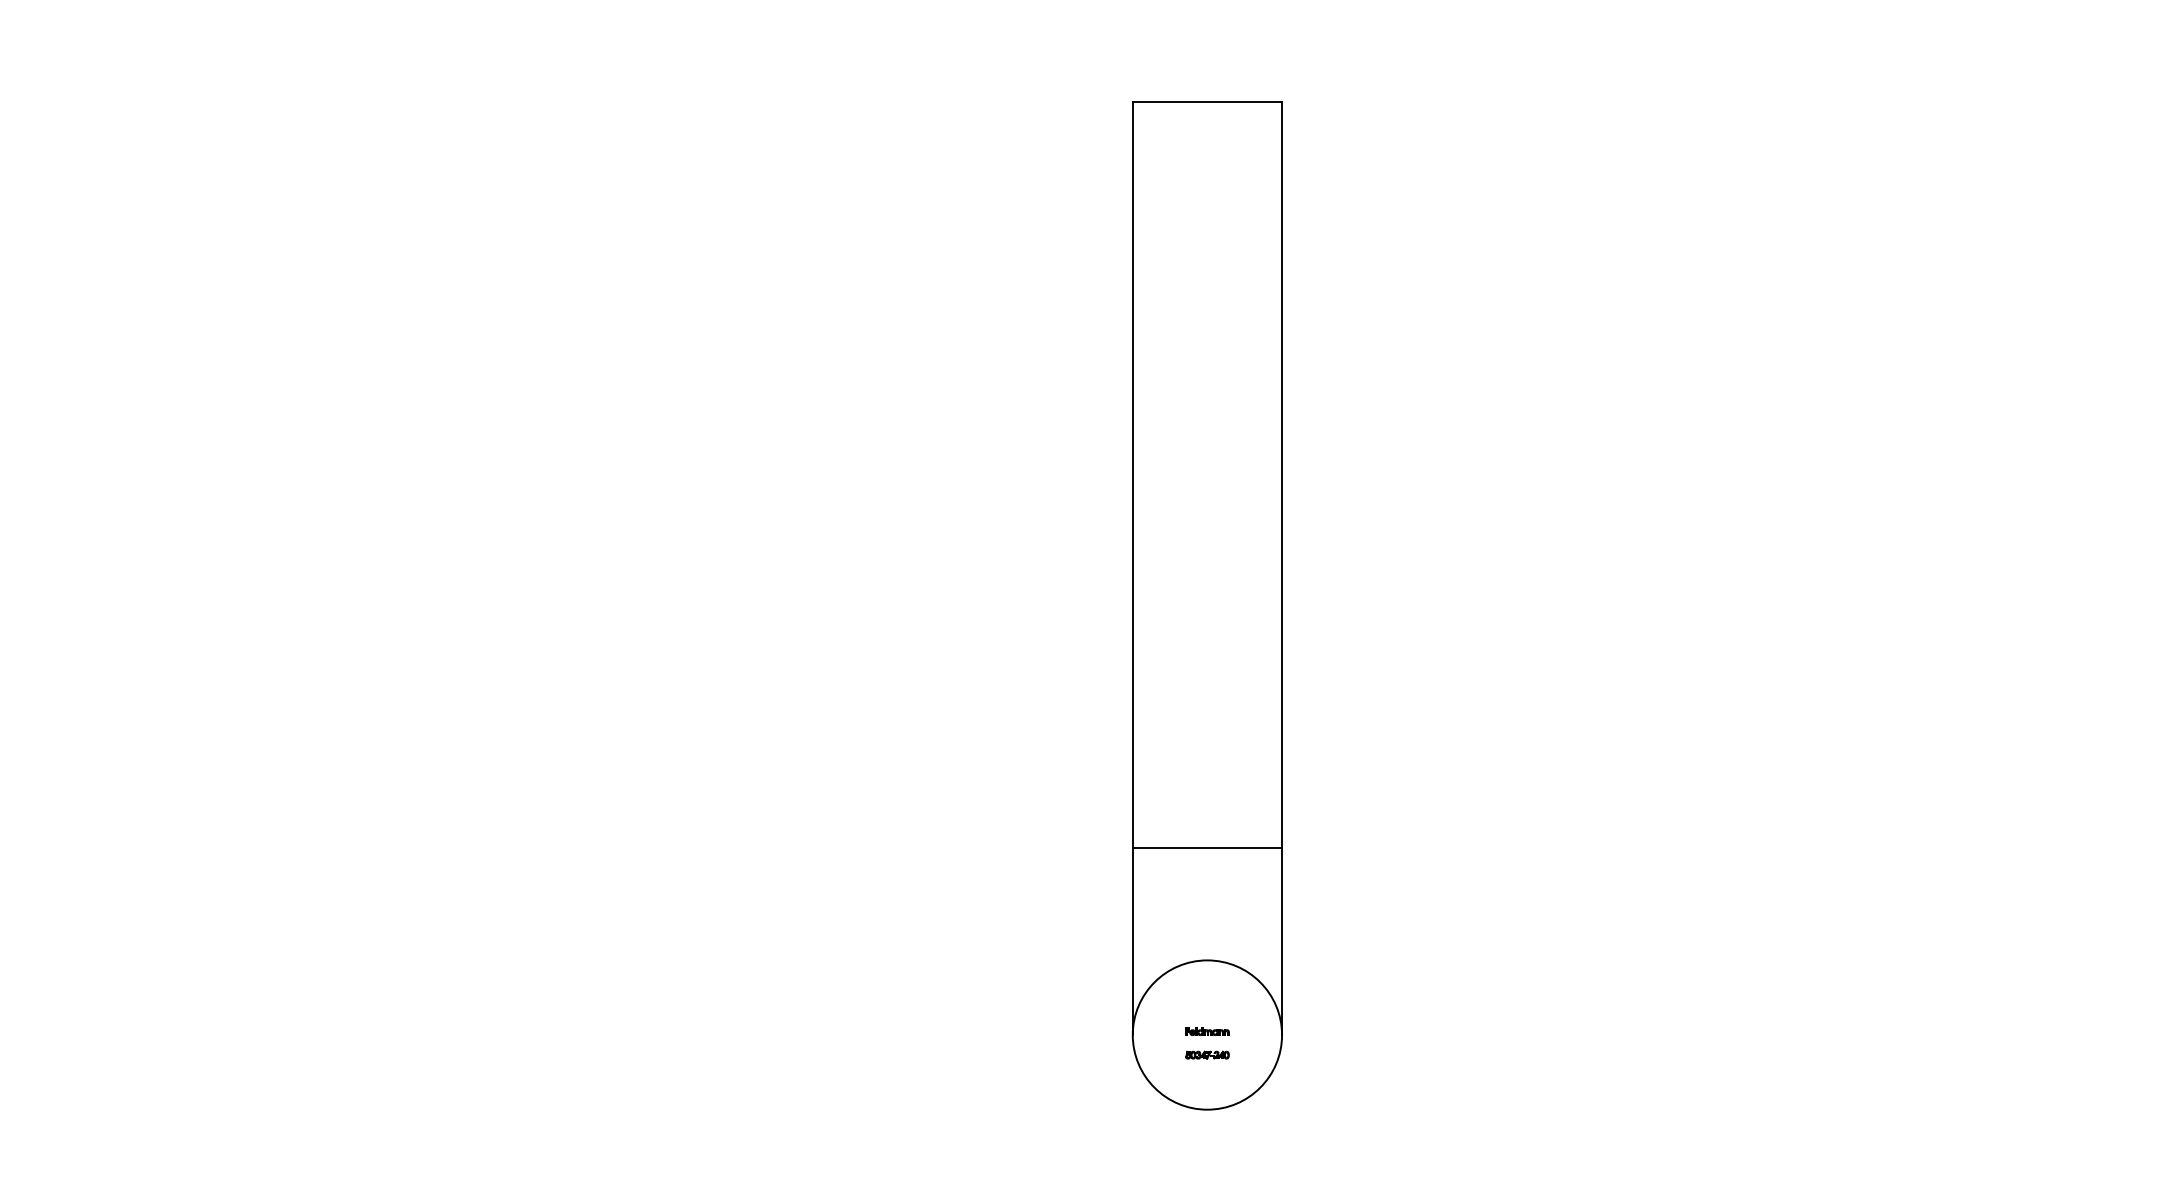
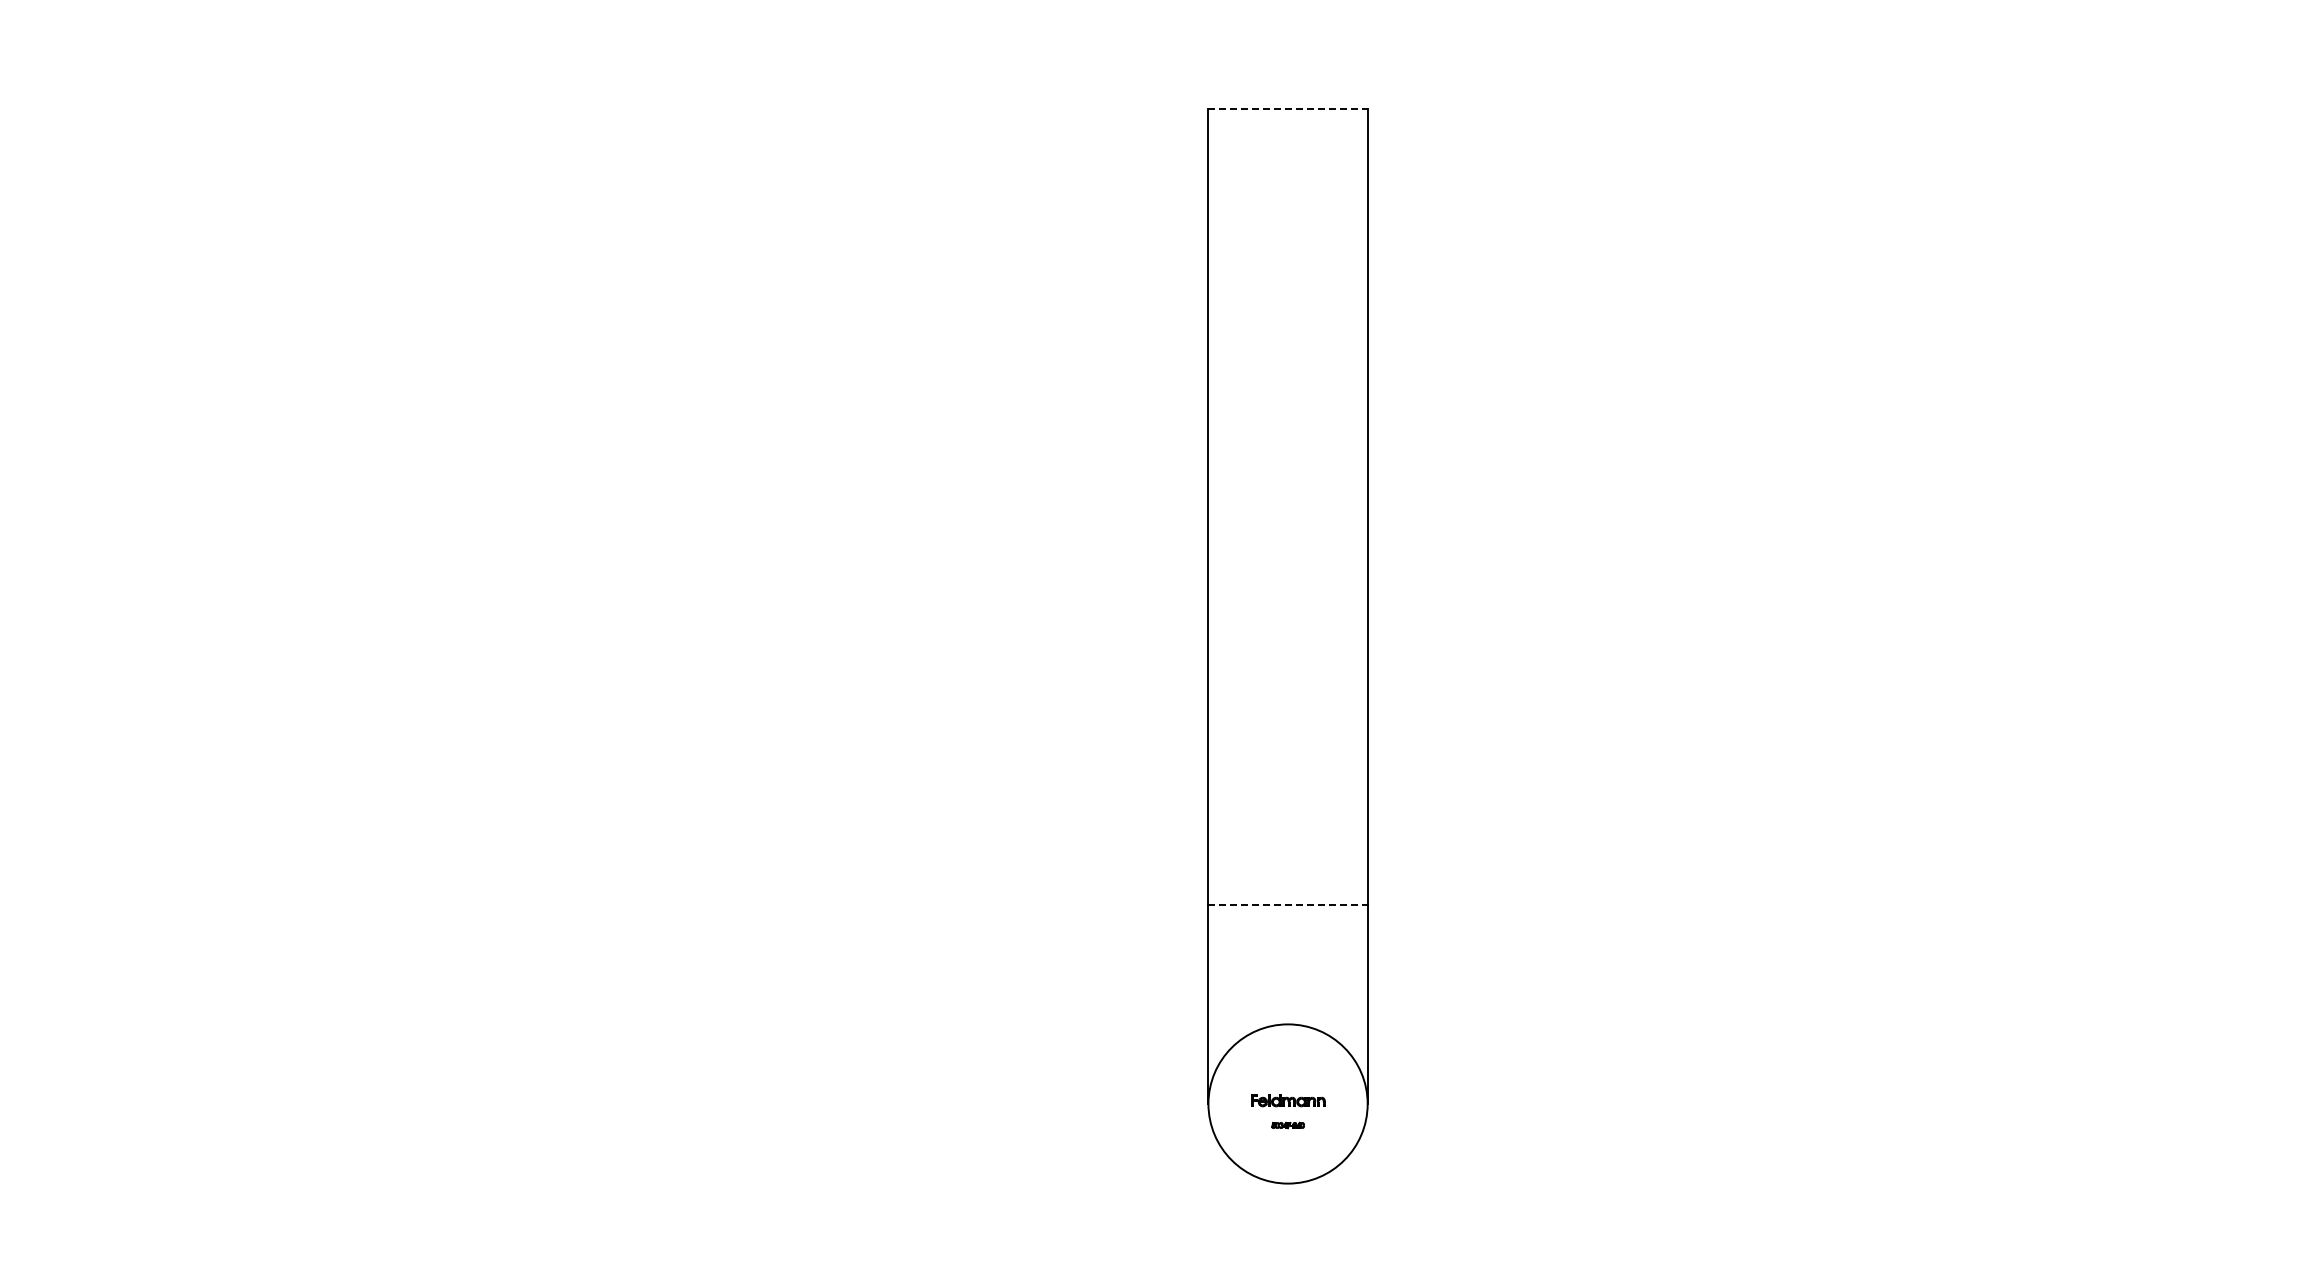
line: (1207, 101) -> (1288, 108), solid -> dashed
line: (1207, 847) -> (1288, 904), solid -> dashed
part: (1206, 1031) -> (1287, 1100), size x1.6
part: (1206, 1055) -> (1287, 1125), size x0.7

